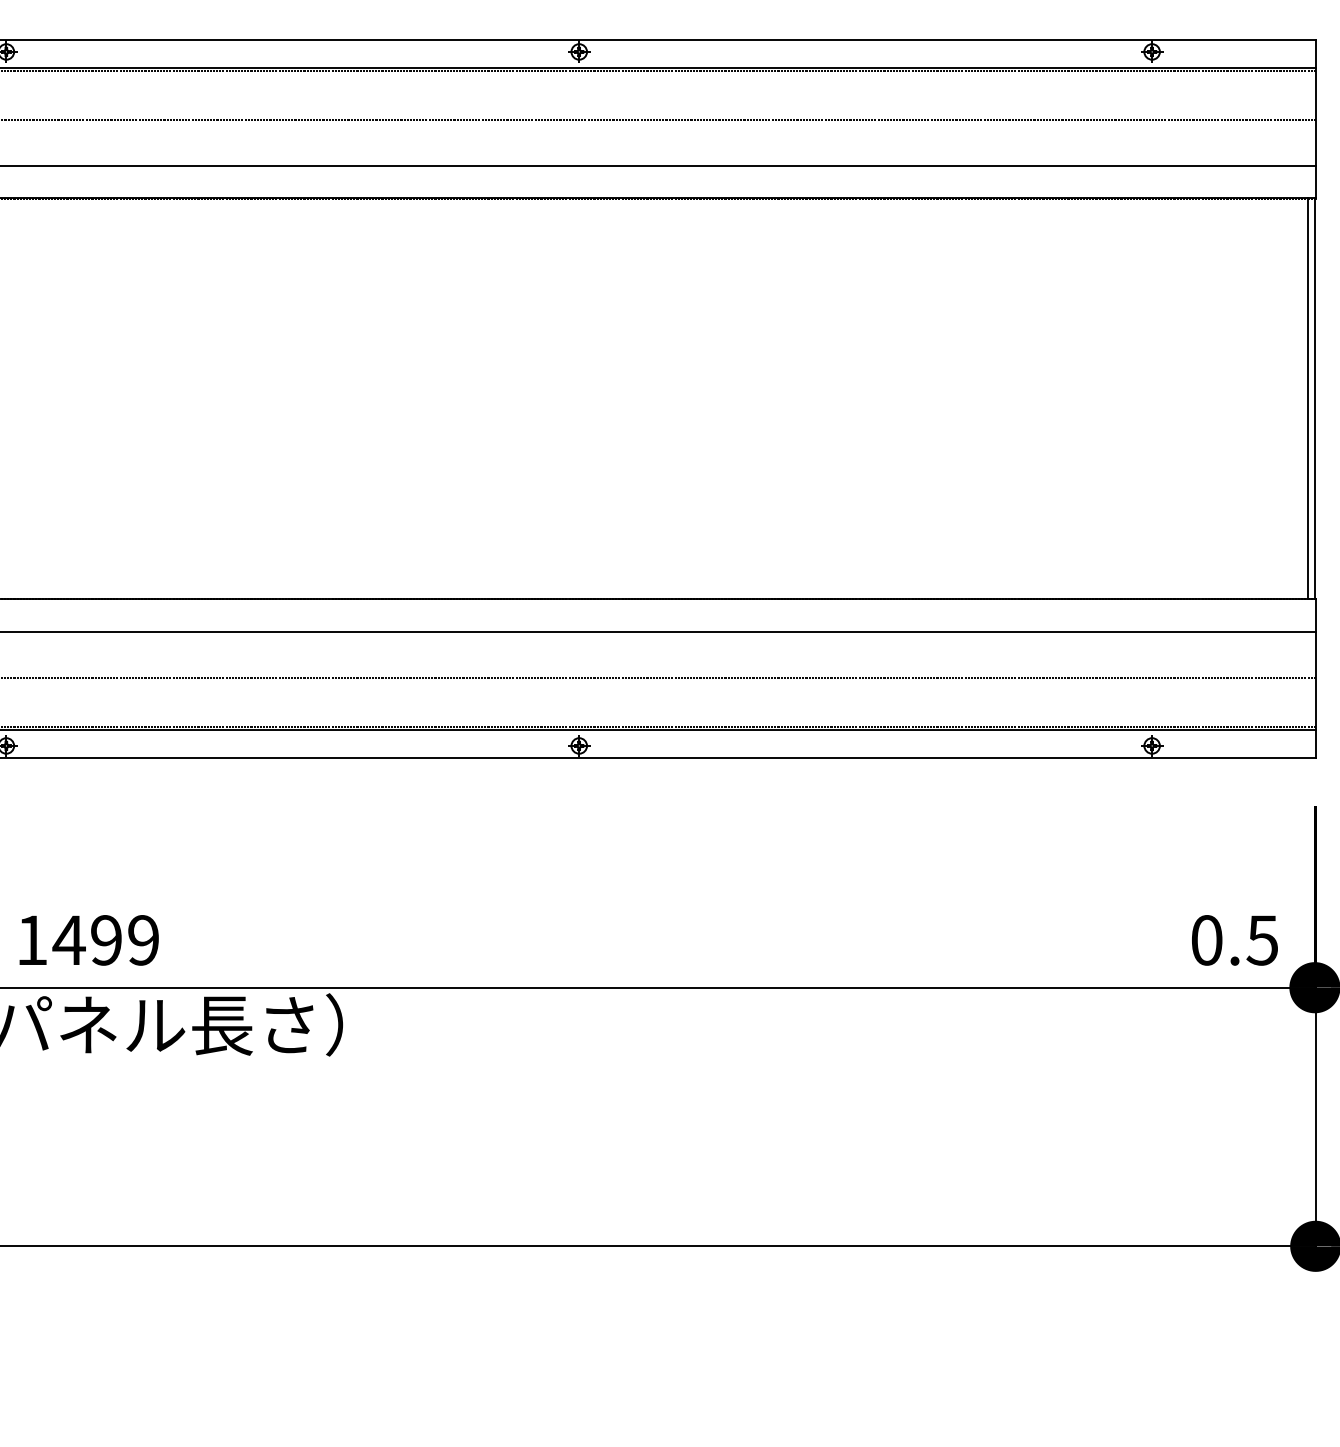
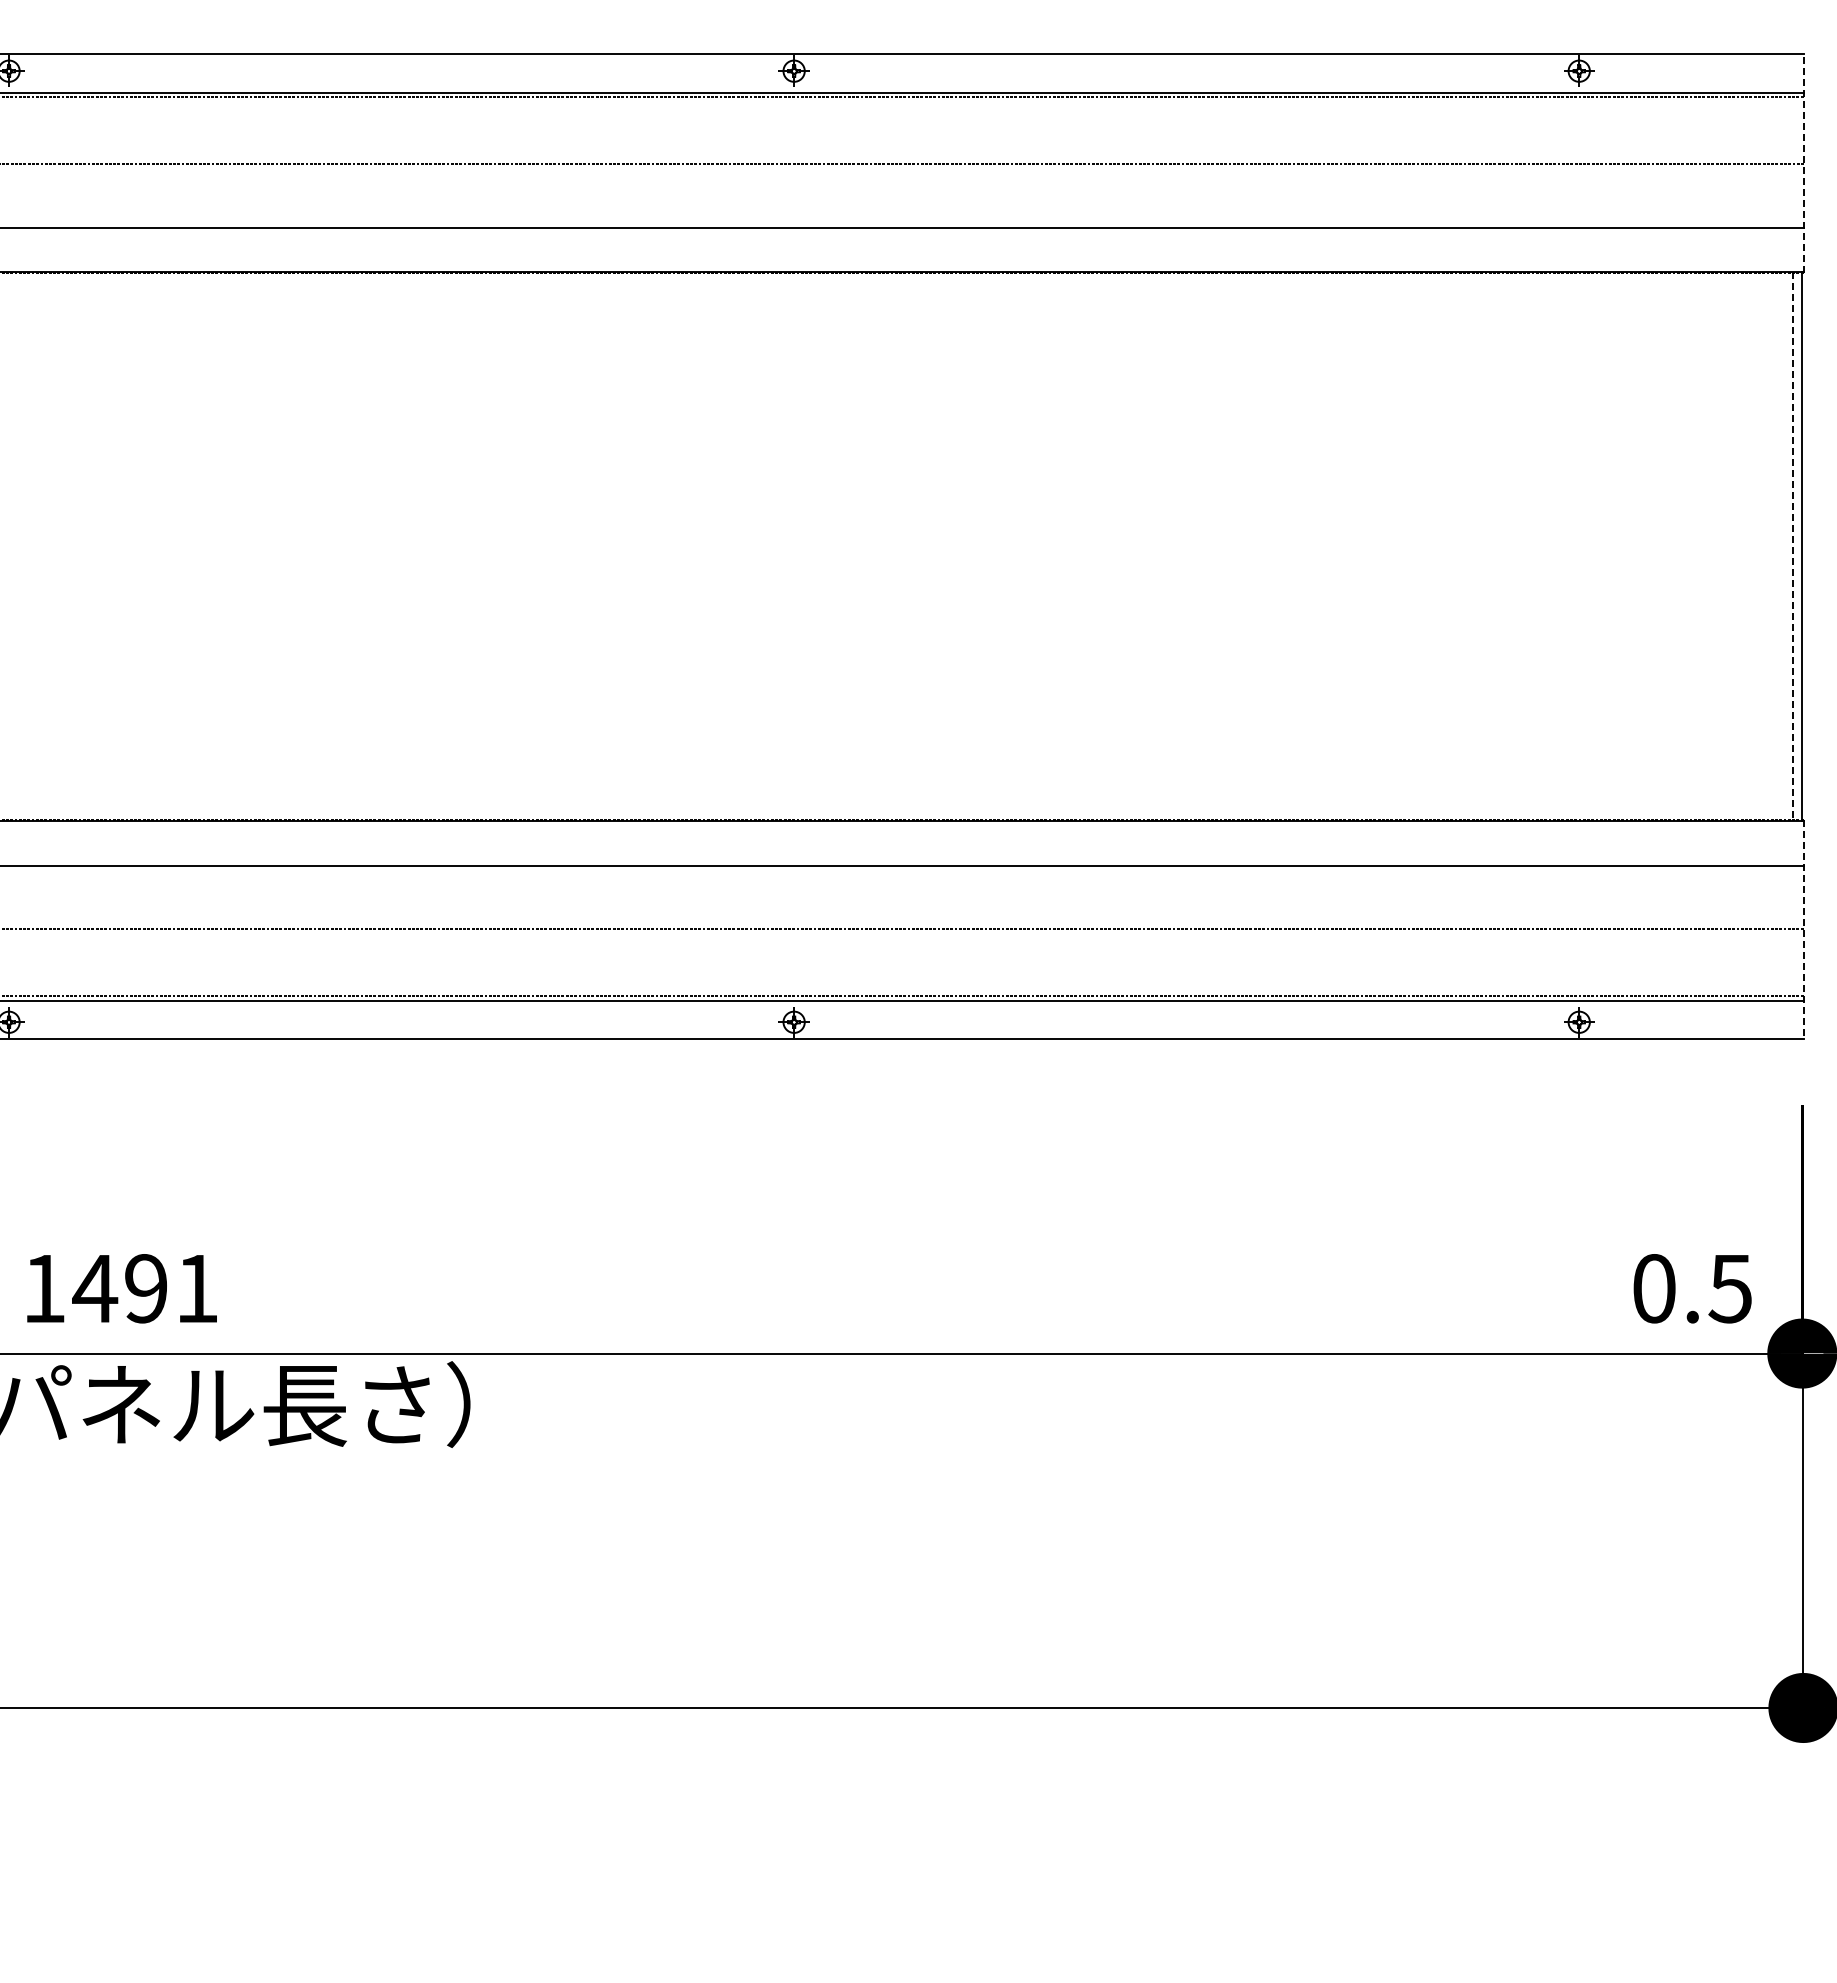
line: (1315, 119) -> (1803, 163), solid -> dashed
line: (1308, 398) -> (1793, 546), solid -> dashed
line: (1315, 678) -> (1803, 930), solid -> dashed
text: (143, 940) -> (196, 1288), 1499 -> 1491

